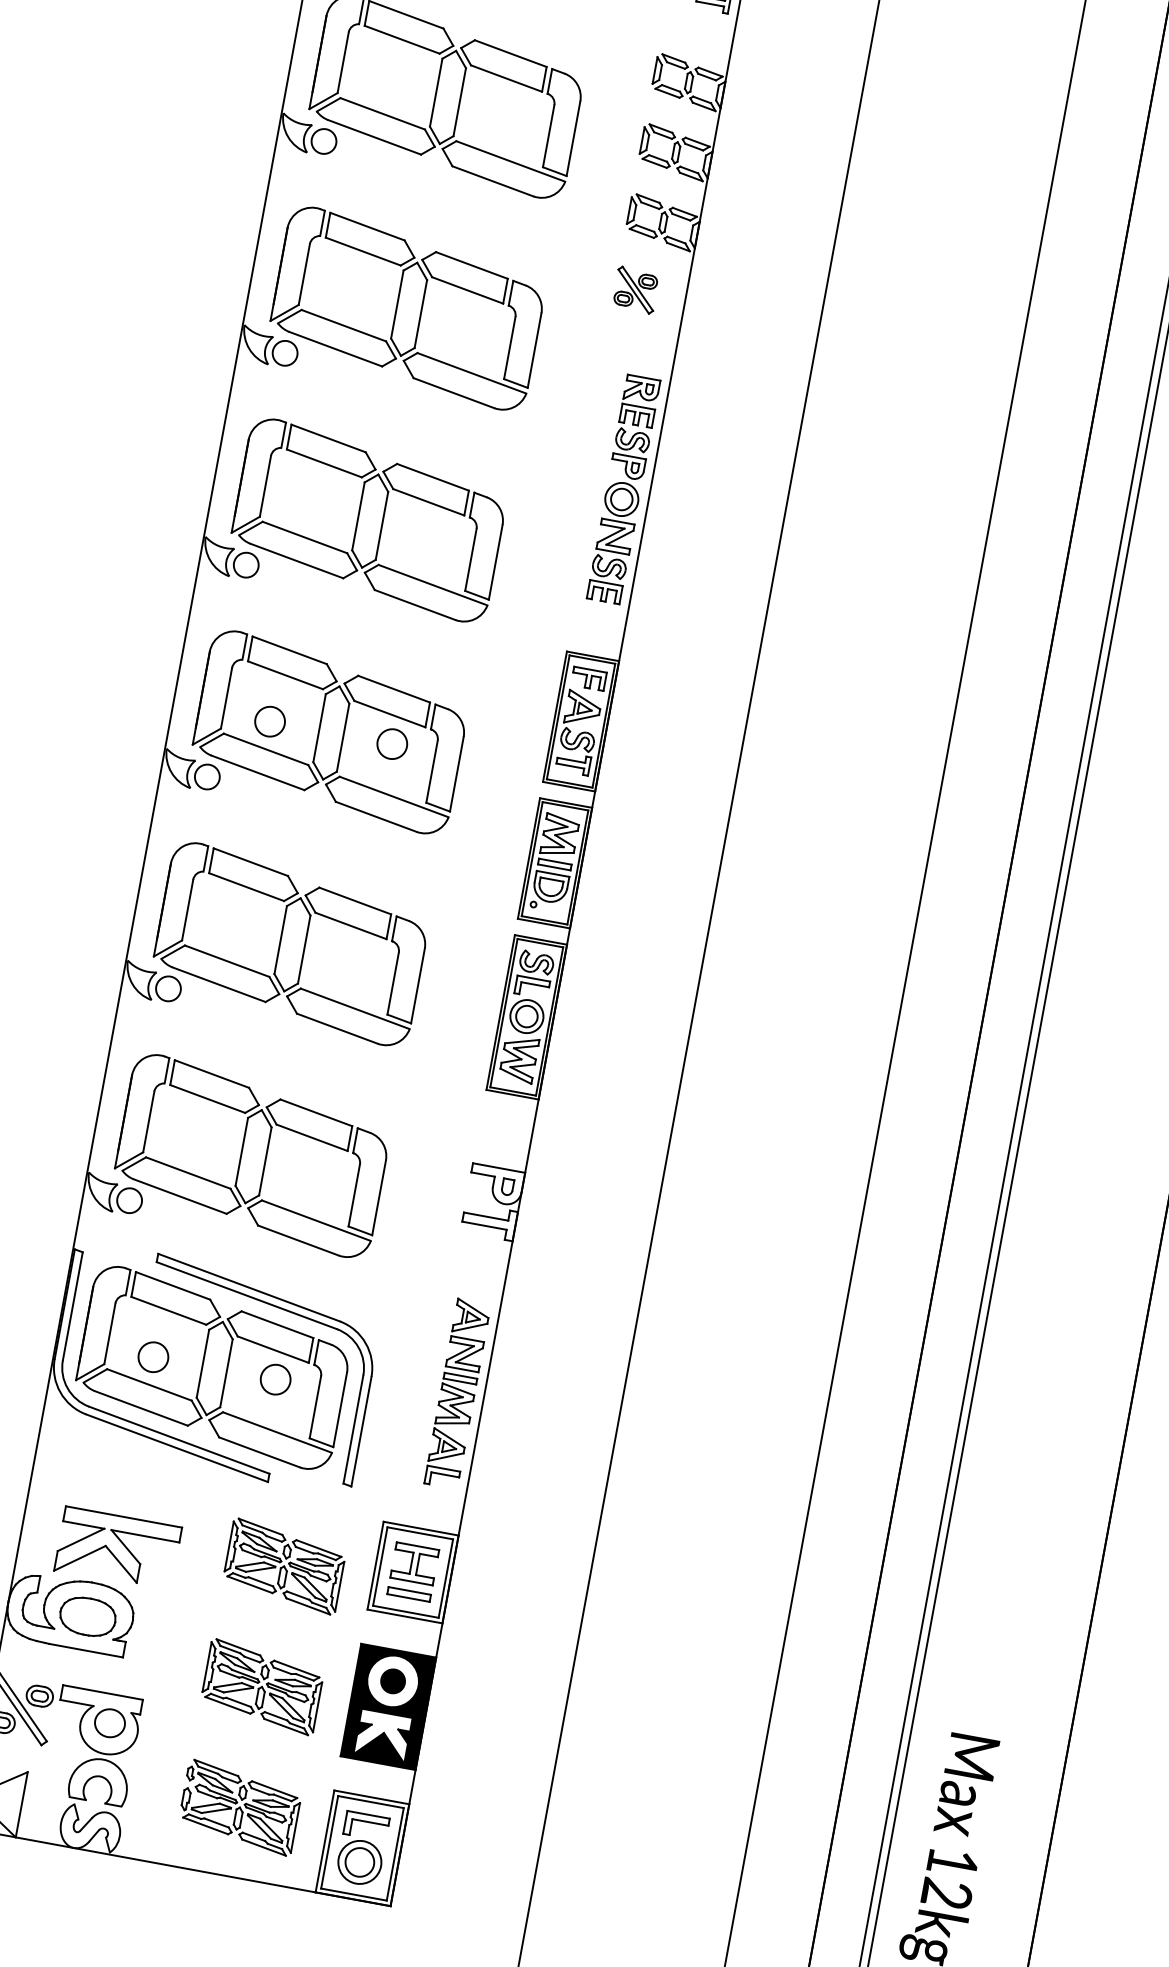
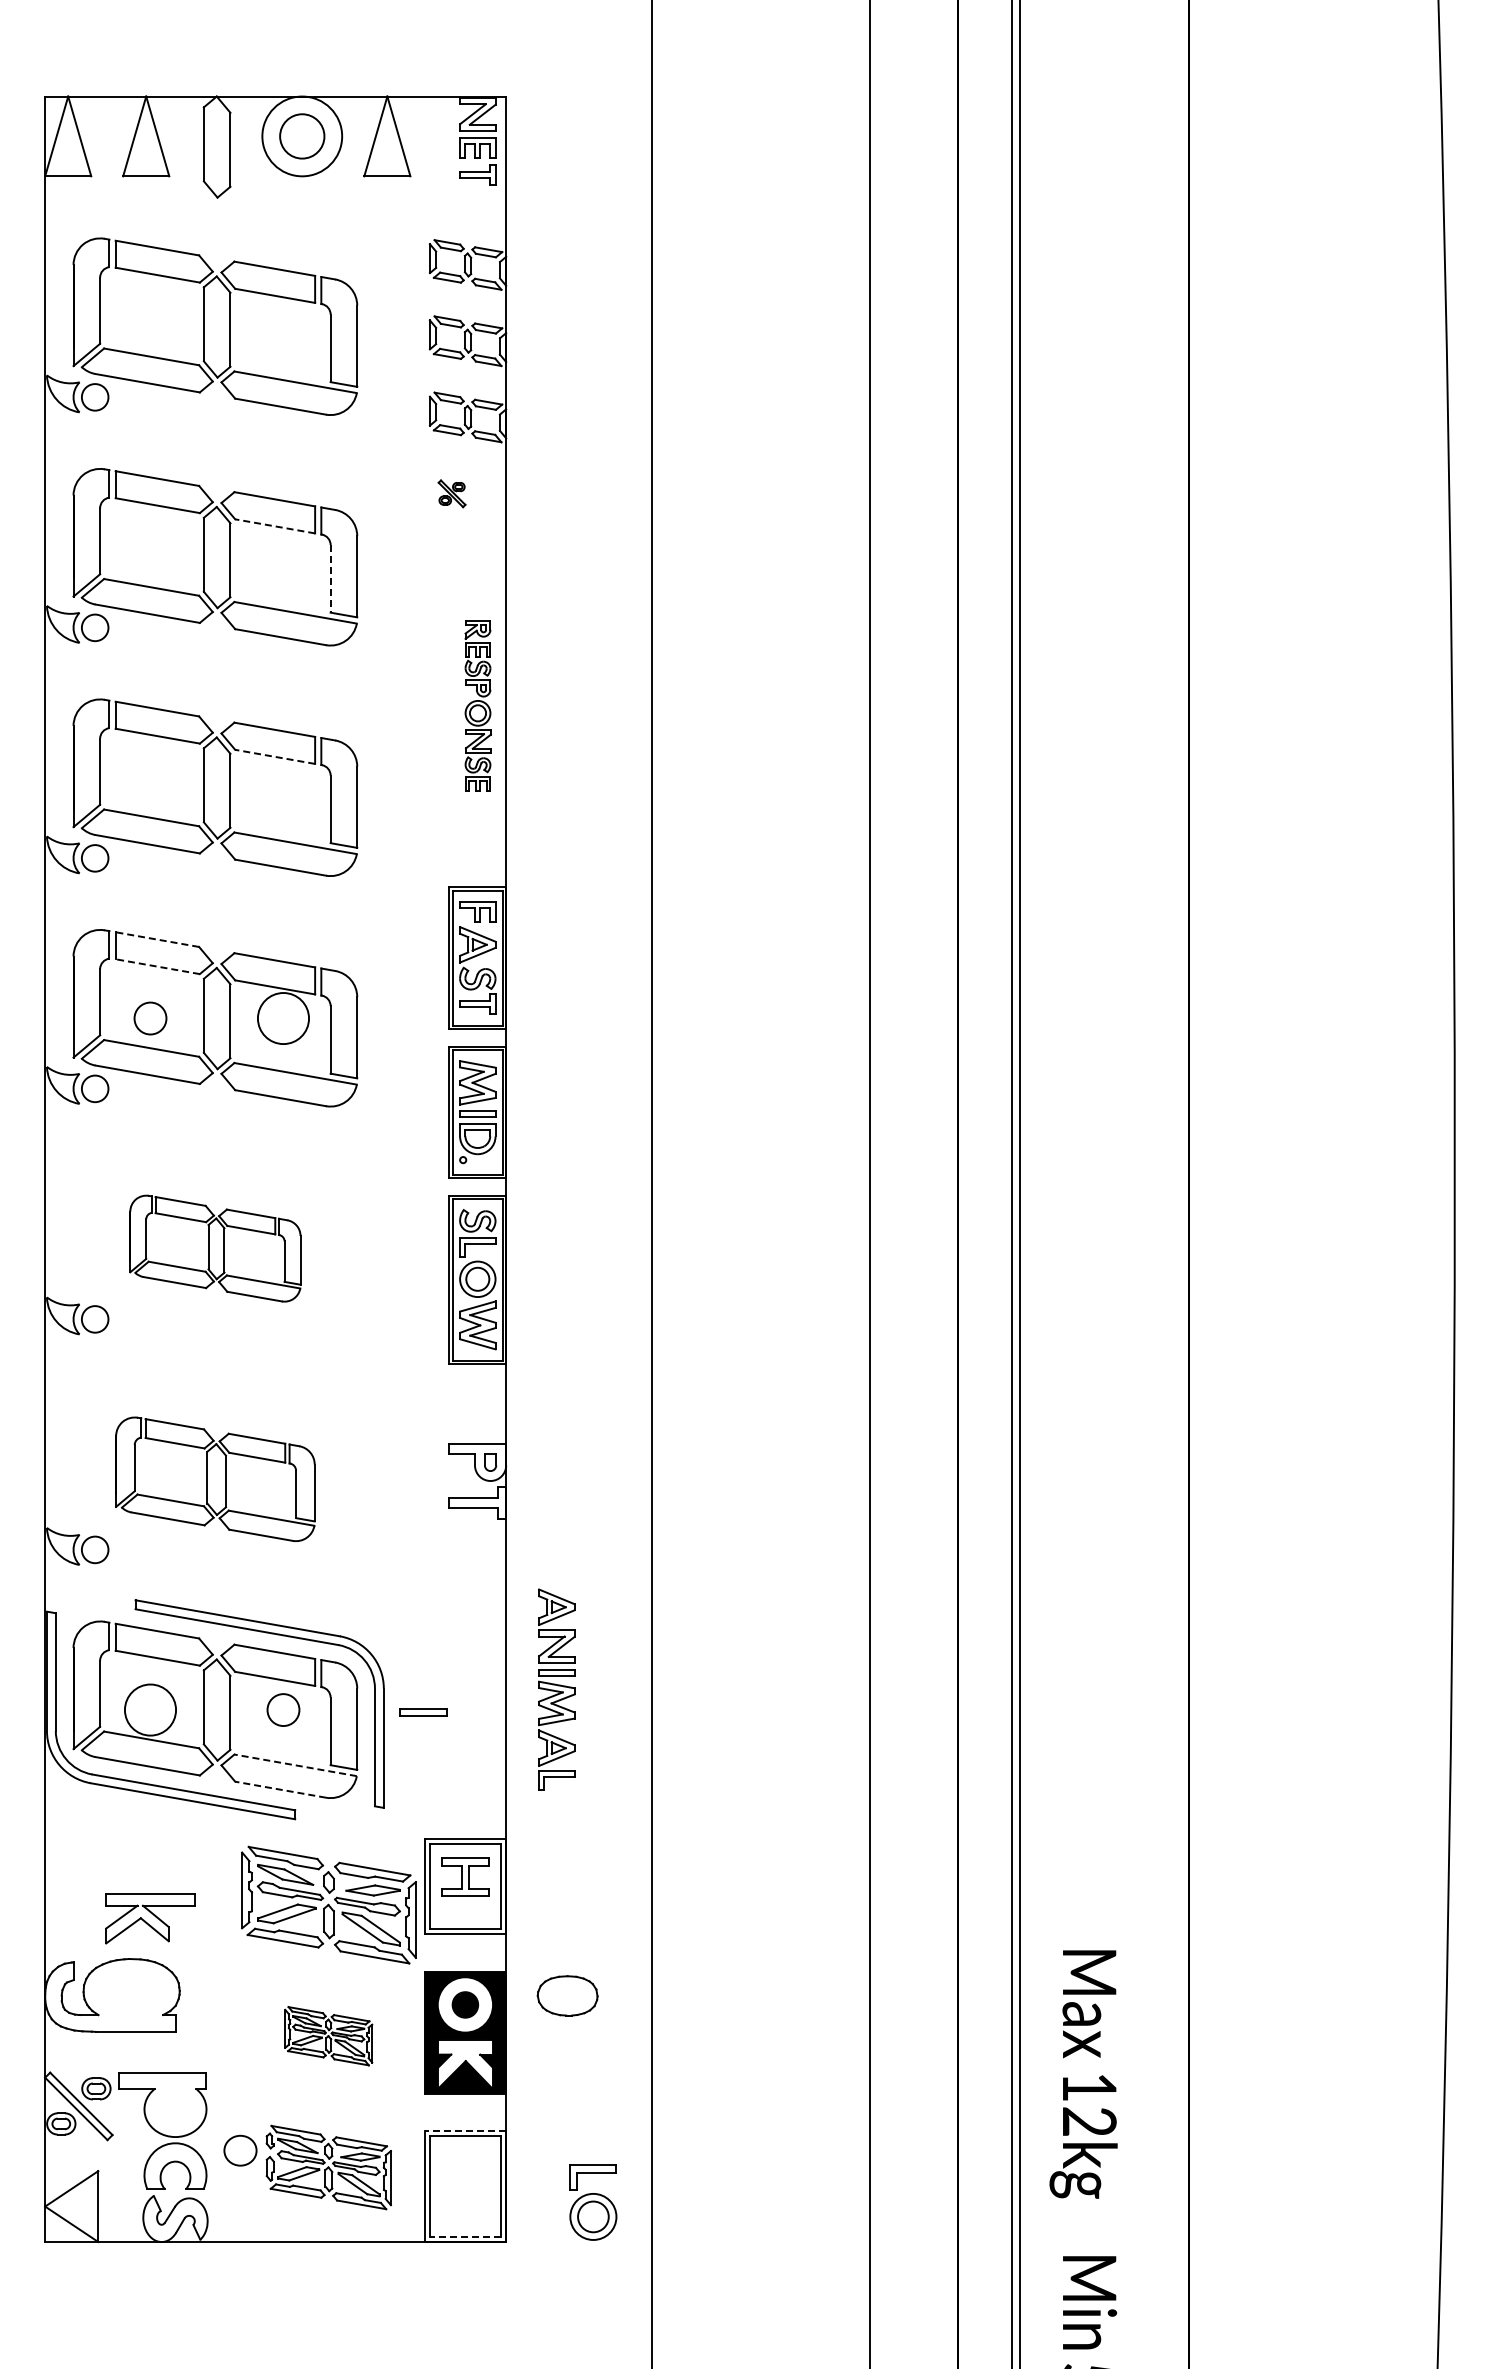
part: (635, 289) -> (451, 493), size x0.6
line: (467, 290) -> (275, 526), solid -> dashed
line: (509, 347) -> (330, 578), solid -> dashed
part: (624, 489) -> (478, 705), size x0.7
line: (429, 501) -> (275, 756), solid -> dashed
line: (288, 650) -> (156, 939), solid -> dashed
line: (285, 675) -> (157, 966), solid -> dashed
circle: (392, 744) -> (283, 1018), size x1.6
part: (291, 944) -> (215, 1248), size x0.6
part: (252, 1156) -> (215, 1479), size x0.7
circle: (153, 1357) -> (150, 1710), size x1.6
part: (457, 1393) -> (556, 1689), moved
line: (277, 1432) -> (295, 1765), solid -> dashed
line: (259, 1452) -> (280, 1789), solid -> dashed
part: (118, 1548) -> (150, 1918), size x0.7
part: (284, 1565) -> (328, 1904), size x1.4
part: (409, 1594) -> (423, 1712), moved
part: (87, 1616) -> (567, 1995), moved
part: (262, 1686) -> (328, 2035), size x0.7
part: (110, 1723) -> (240, 2150), moved
line: (371, 1797) -> (465, 2131), solid -> dashed
part: (362, 1849) -> (593, 2202), moved
line: (354, 1894) -> (465, 2236), solid -> dashed

